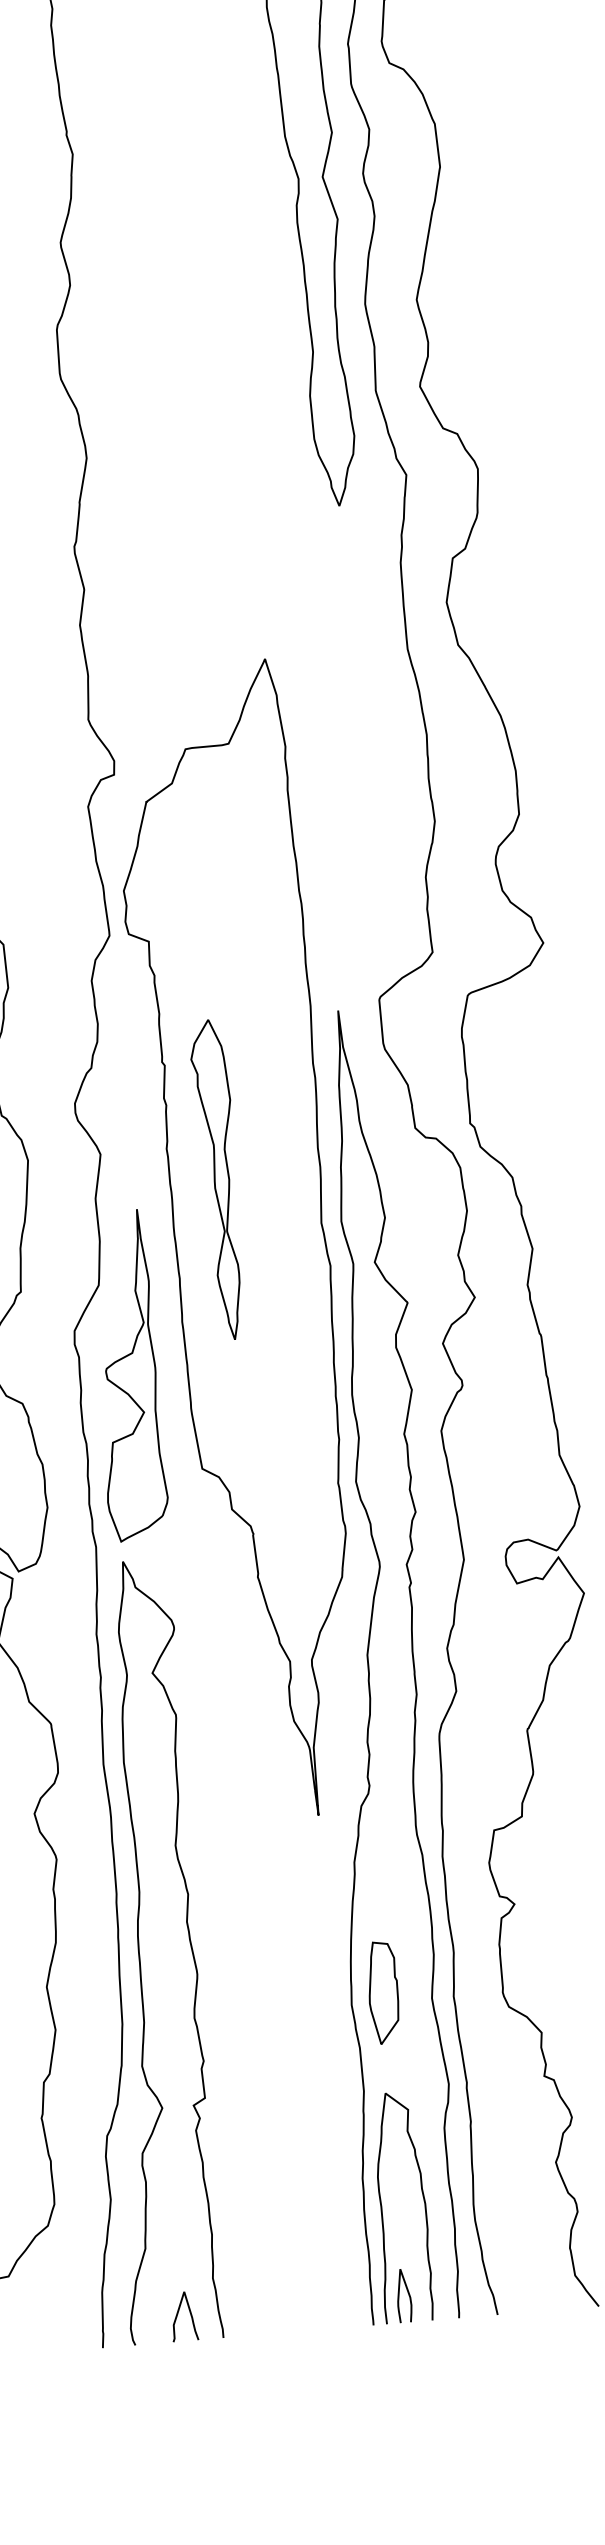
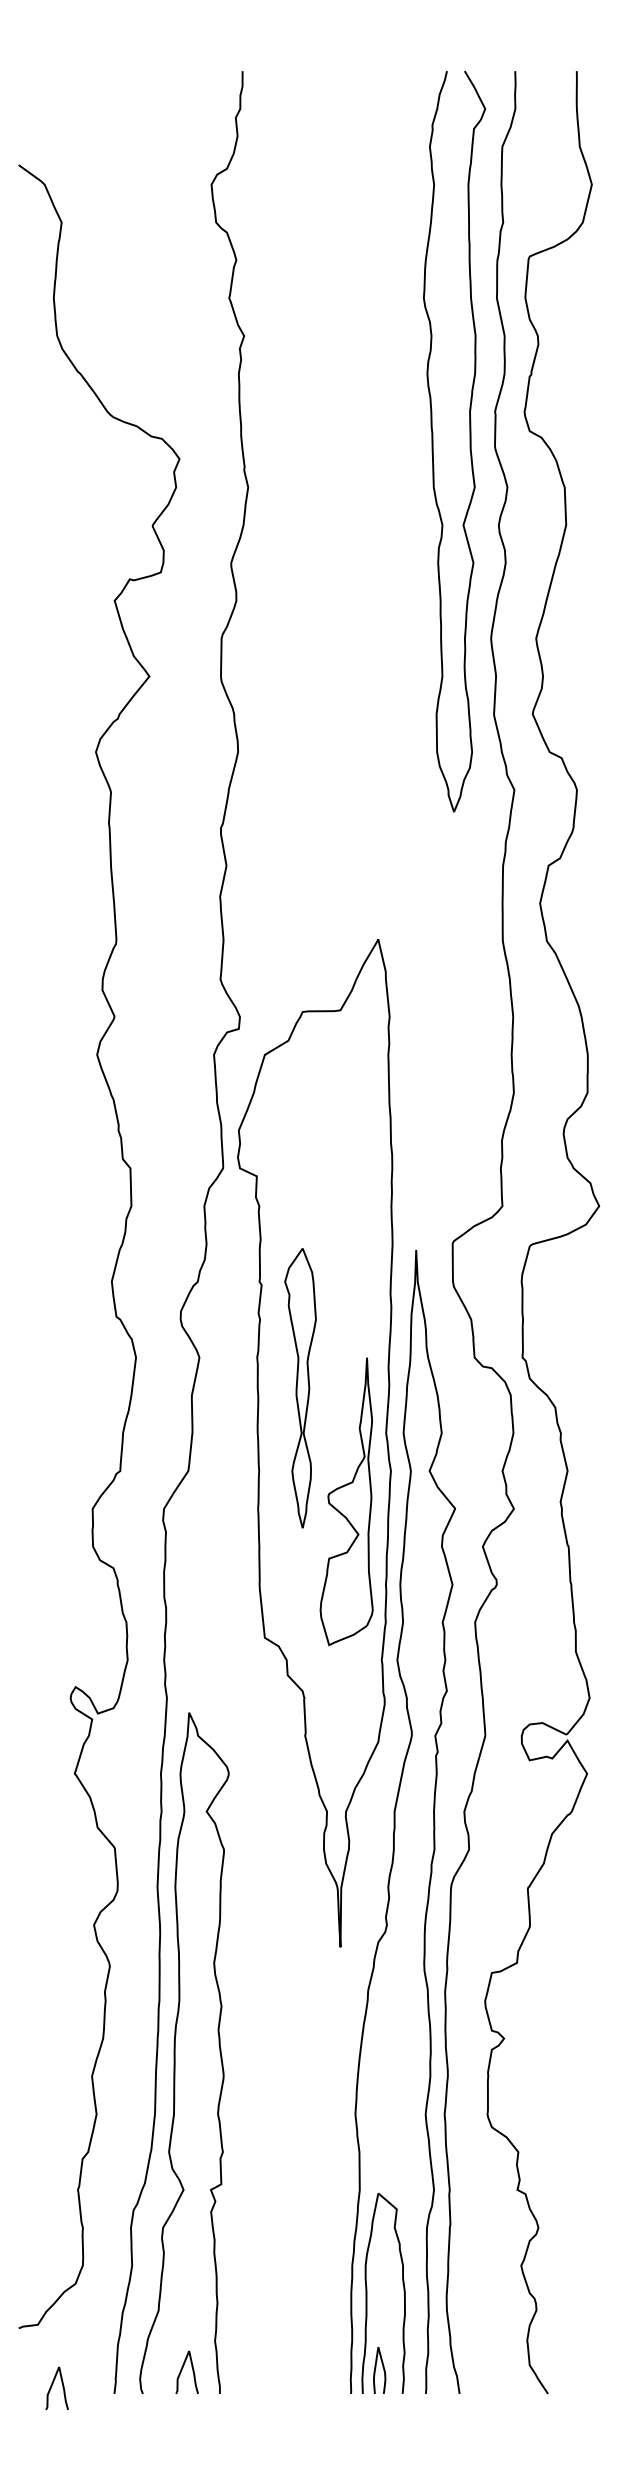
part: (127, 1375) -> (346, 1501), moved
part: (382, 1992) -> (383, 2105), removed
curve: (31, 2345) -> (52, 2386), added

